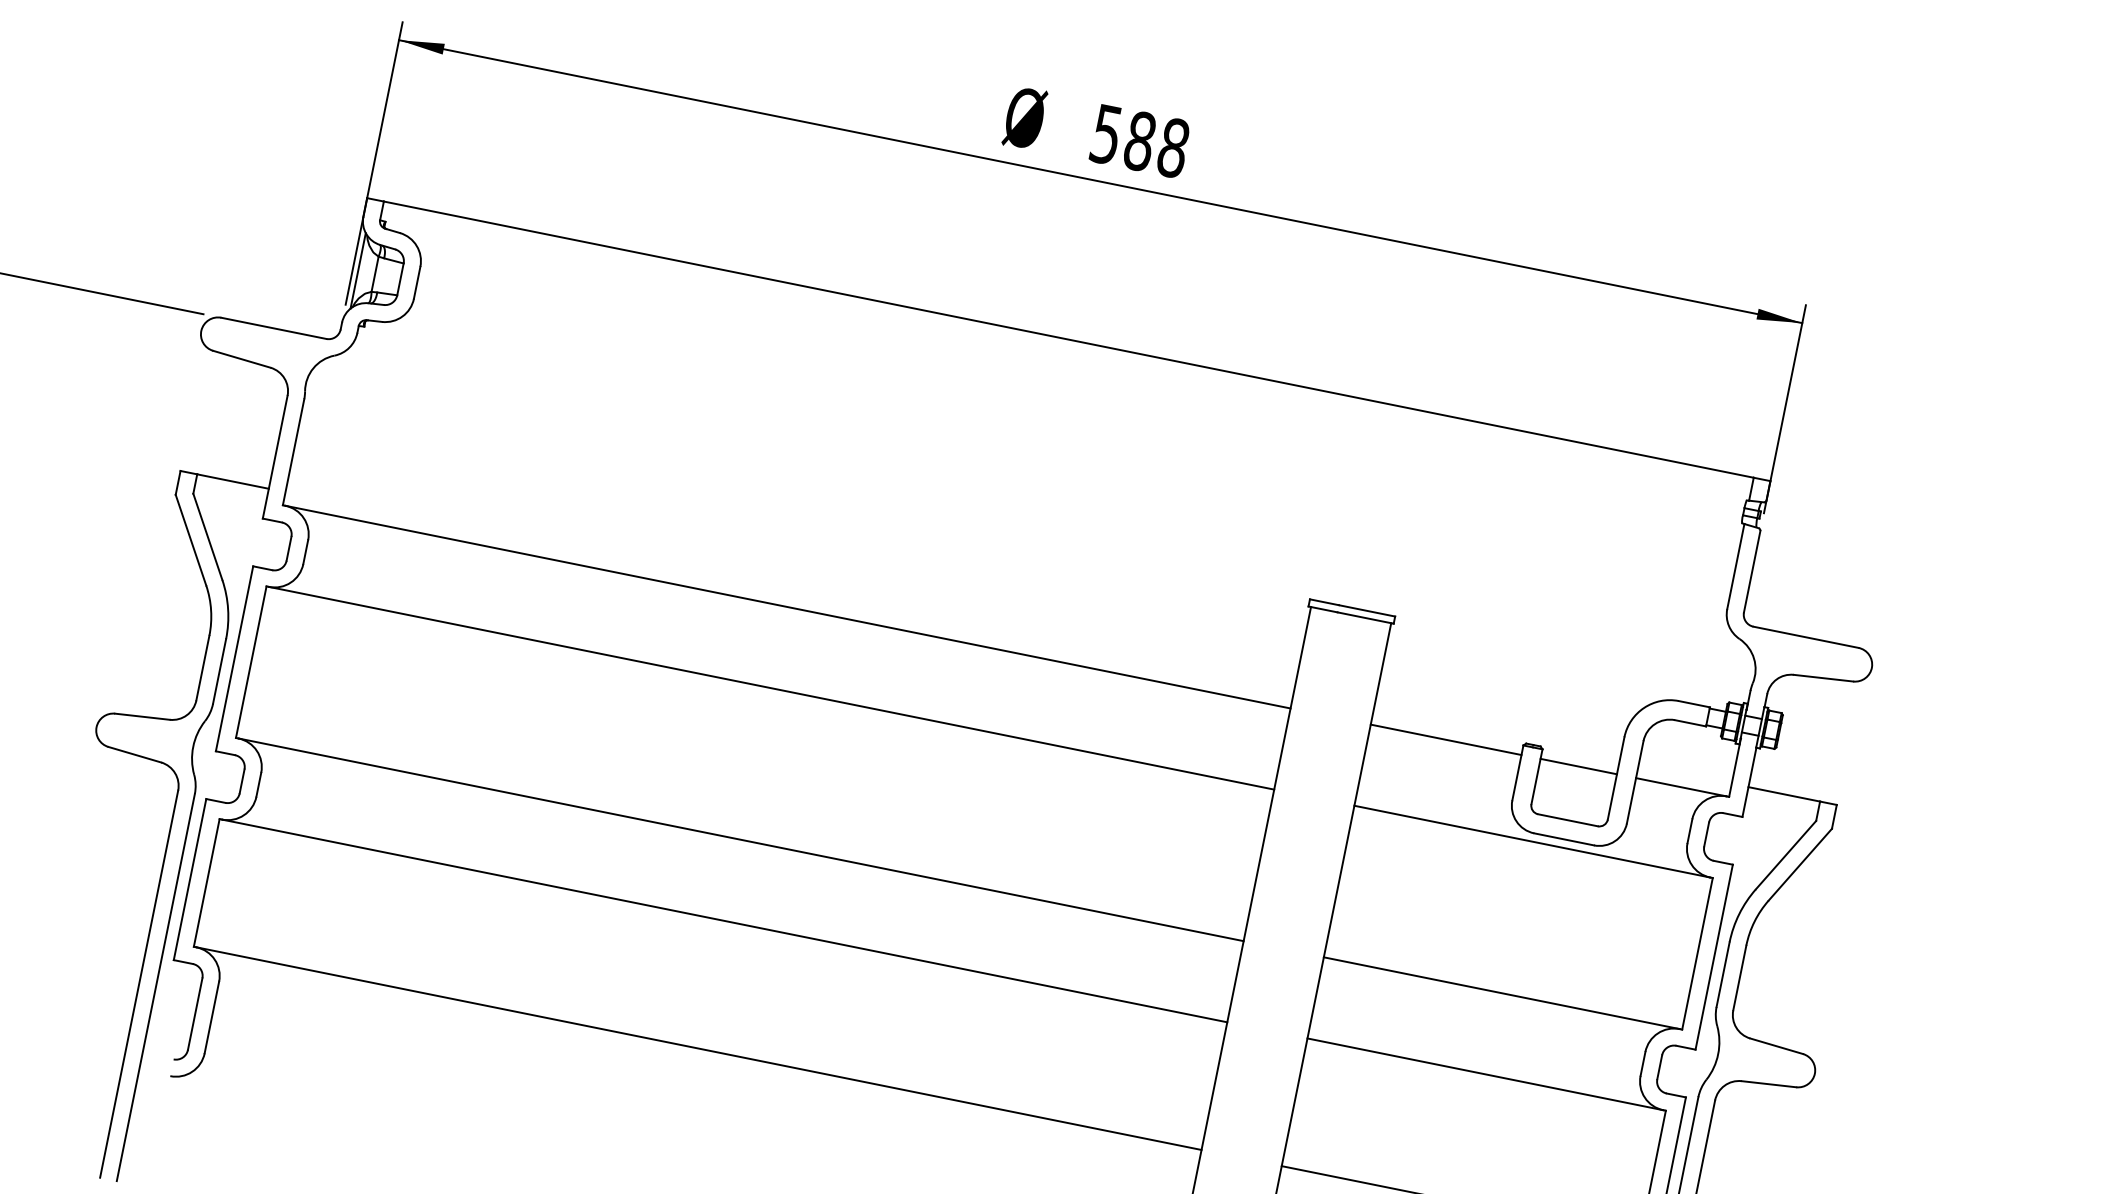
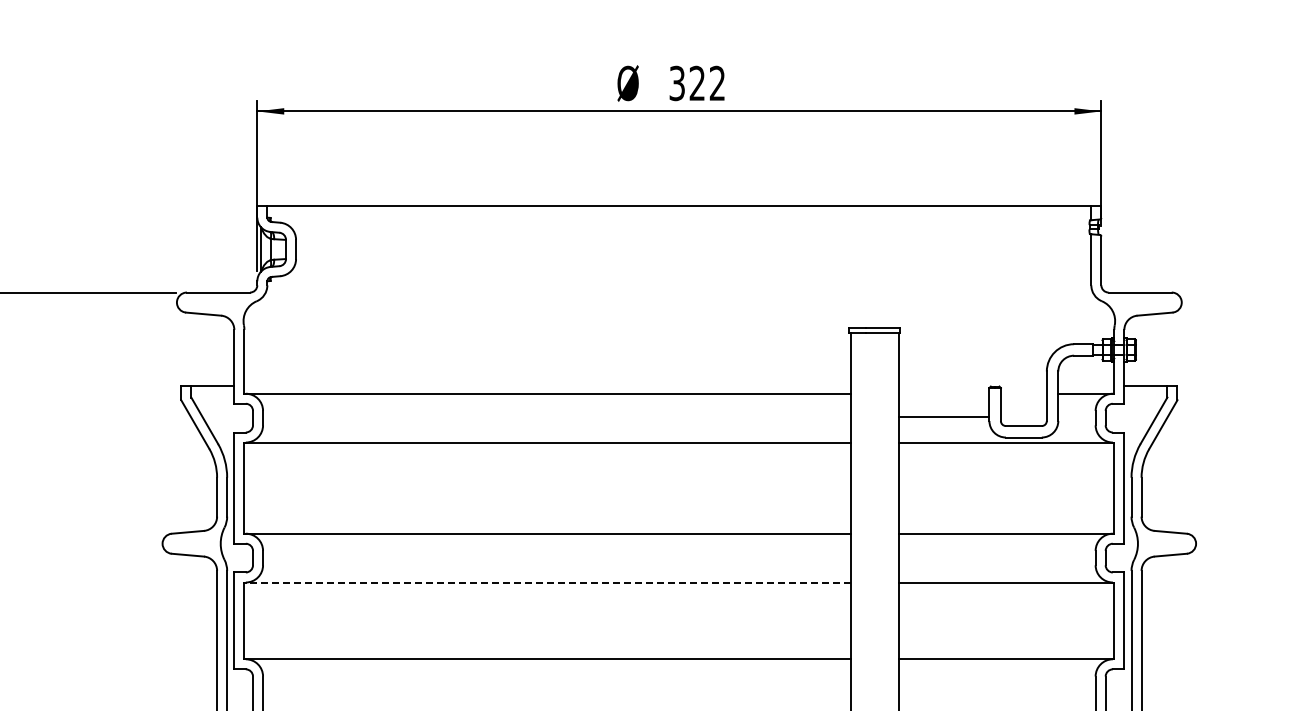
text: (1140, 141) -> (697, 83), 588 -> 322
line: (1445, 739) -> (943, 416), moved
line: (1578, 766) -> (1023, 393), removed
line: (723, 920) -> (547, 582), solid -> dashed

